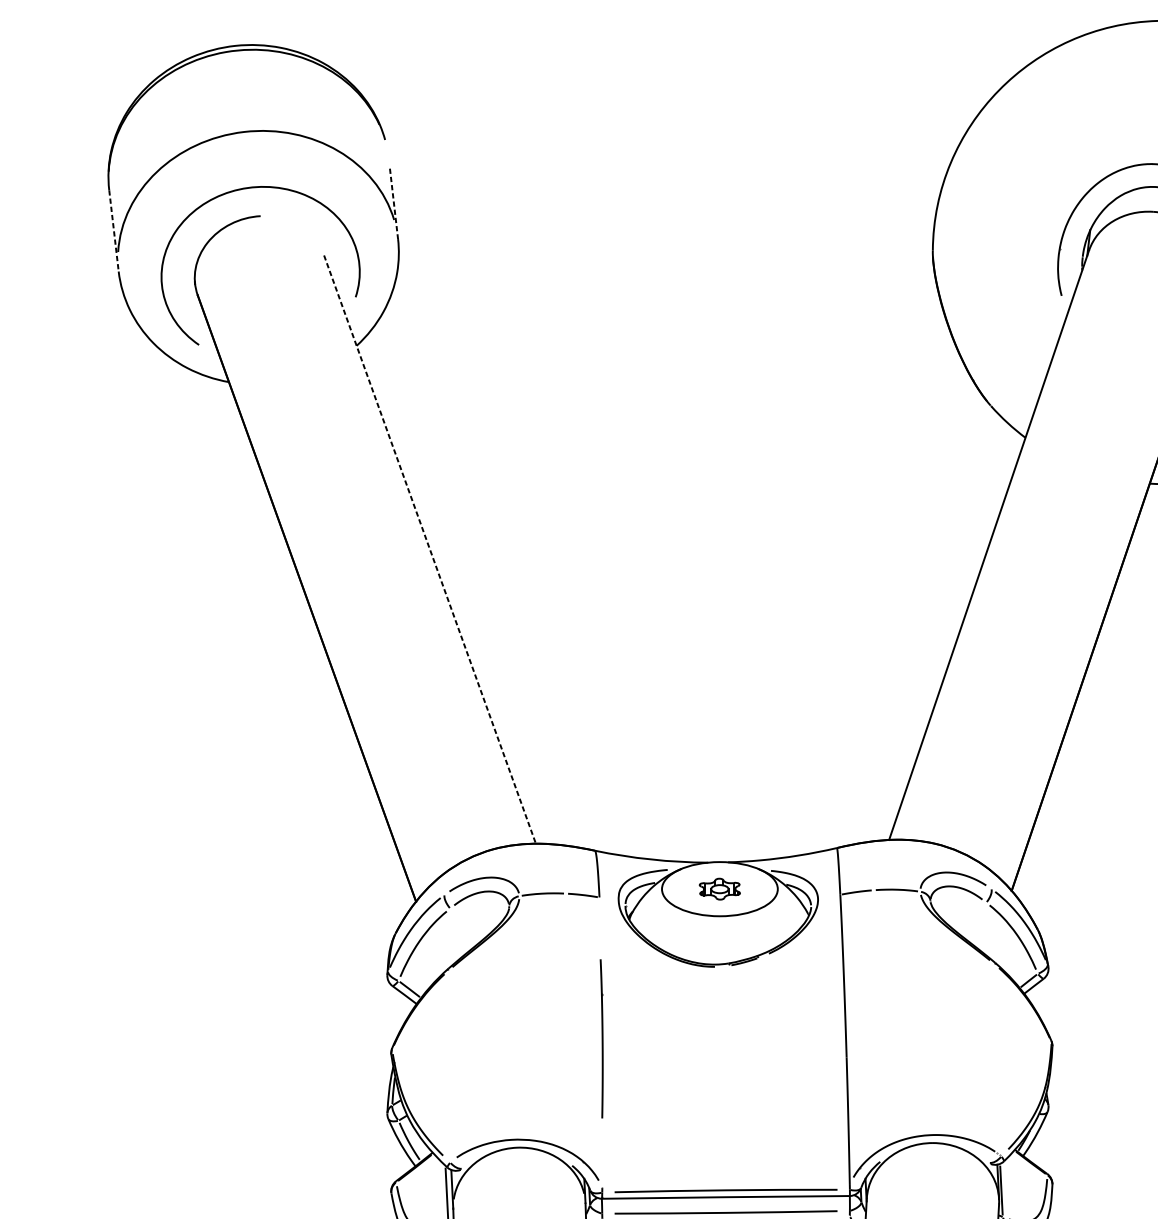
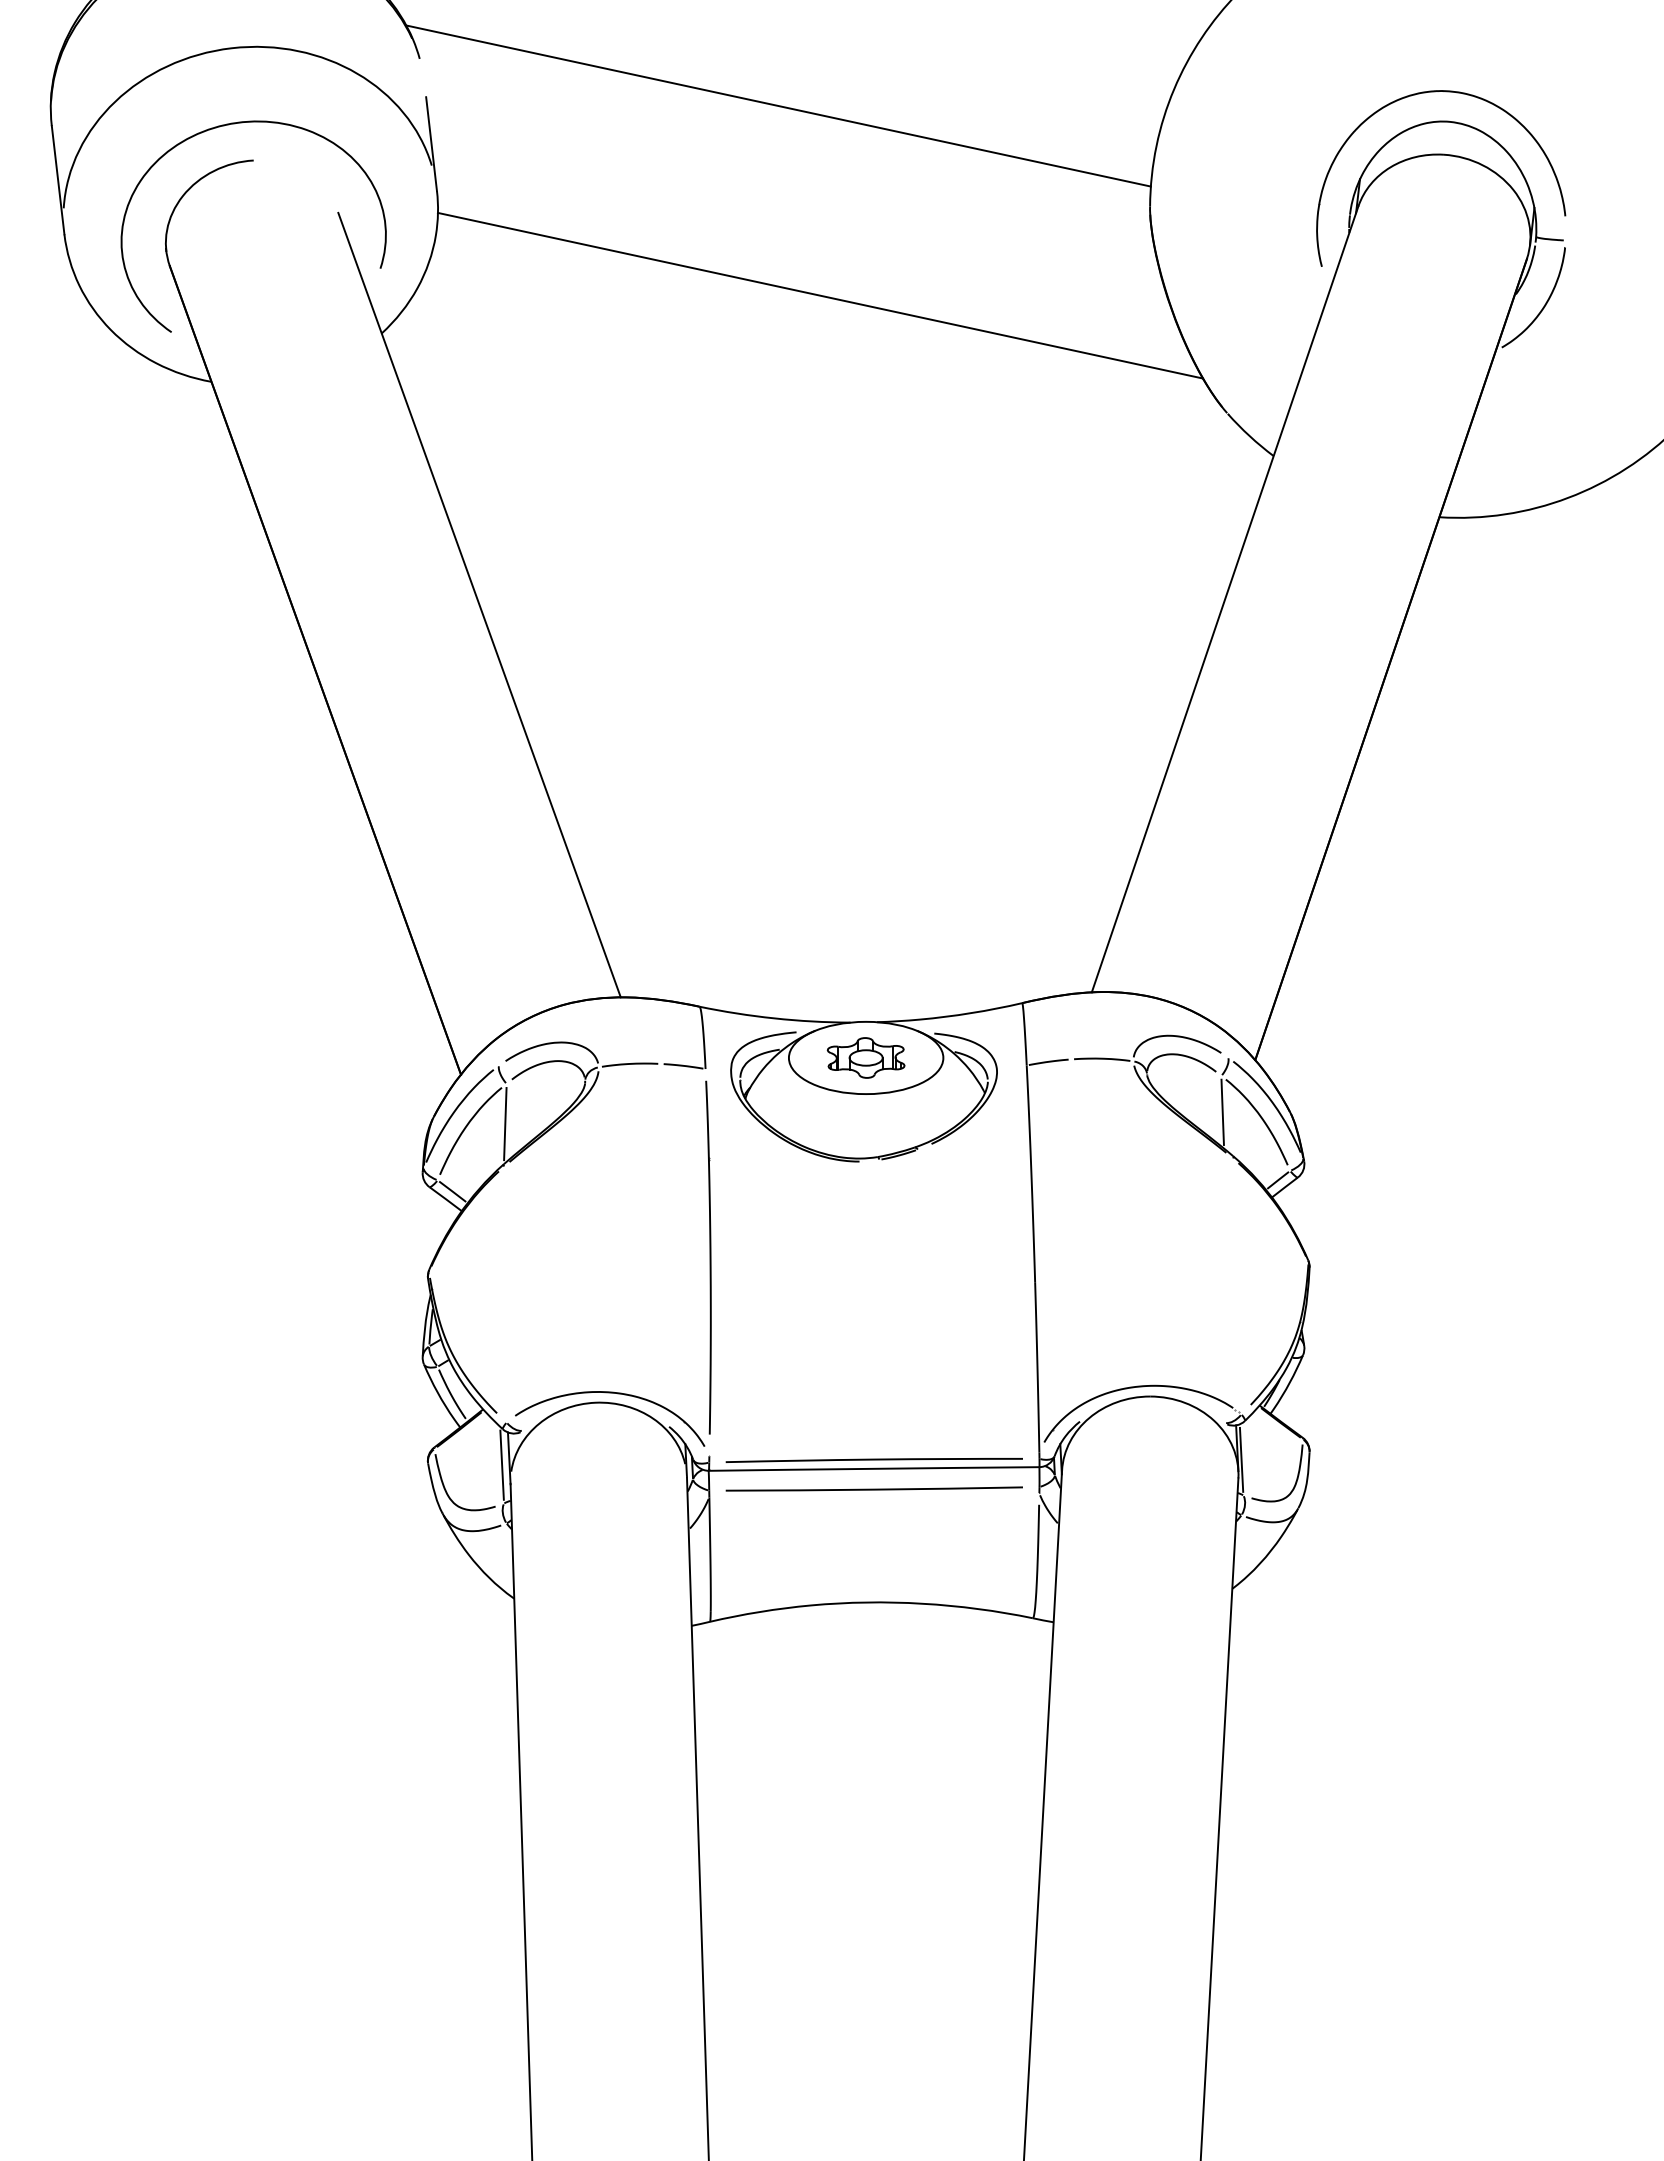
line: (654, 174) -> (778, 105), added
line: (393, 204) -> (431, 144), dashed -> solid
line: (114, 231) -> (58, 180), dashed -> solid
line: (684, 317) -> (819, 295), added
line: (429, 549) -> (479, 605), dashed -> solid
part: (719, 888) -> (865, 1057), size x1.43
line: (987, 929) -> (1222, 1111), added
line: (449, 939) -> (505, 1124), added
part: (601, 1038) -> (708, 1257), size x1.67

